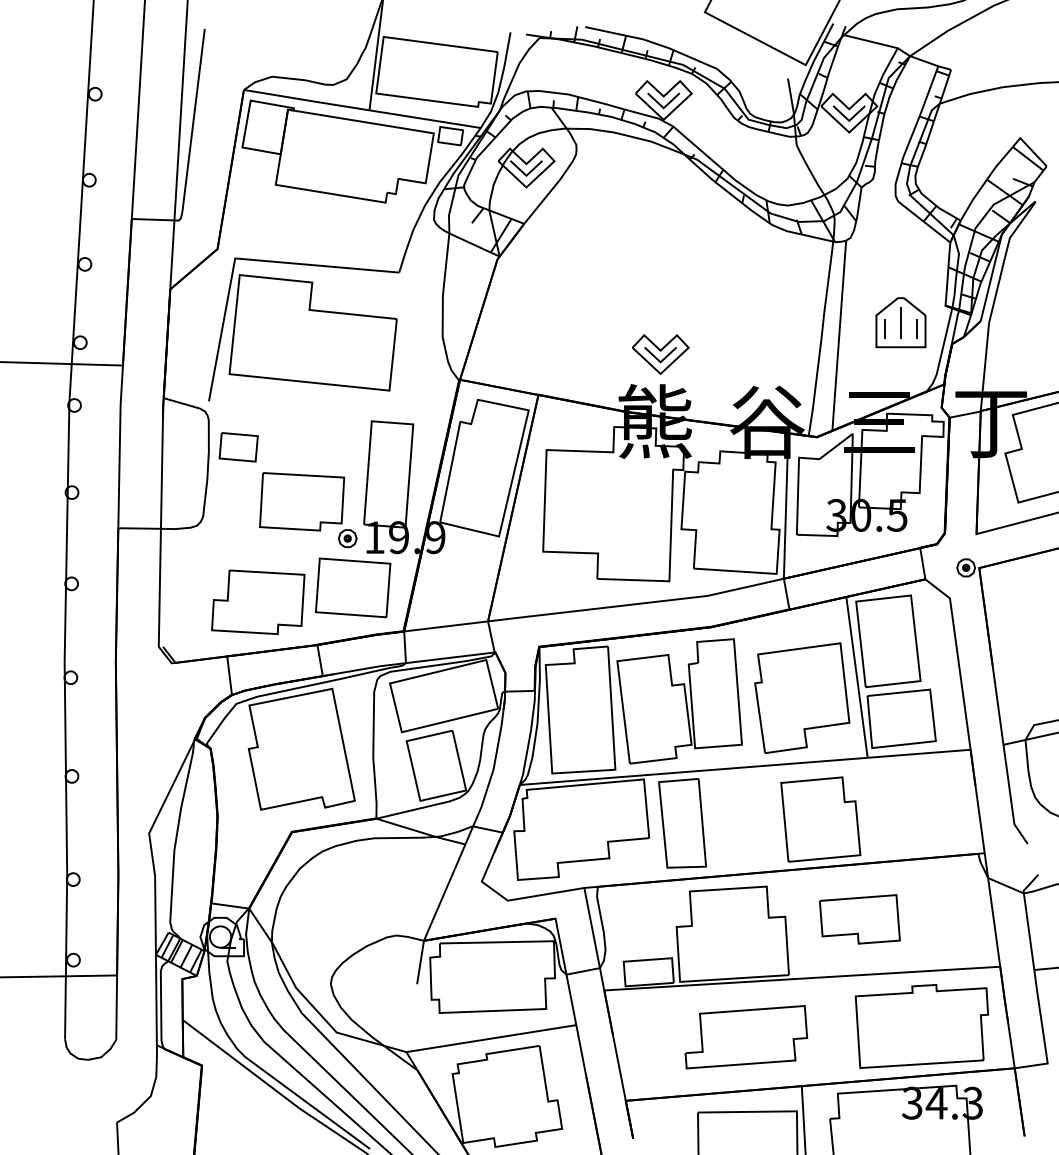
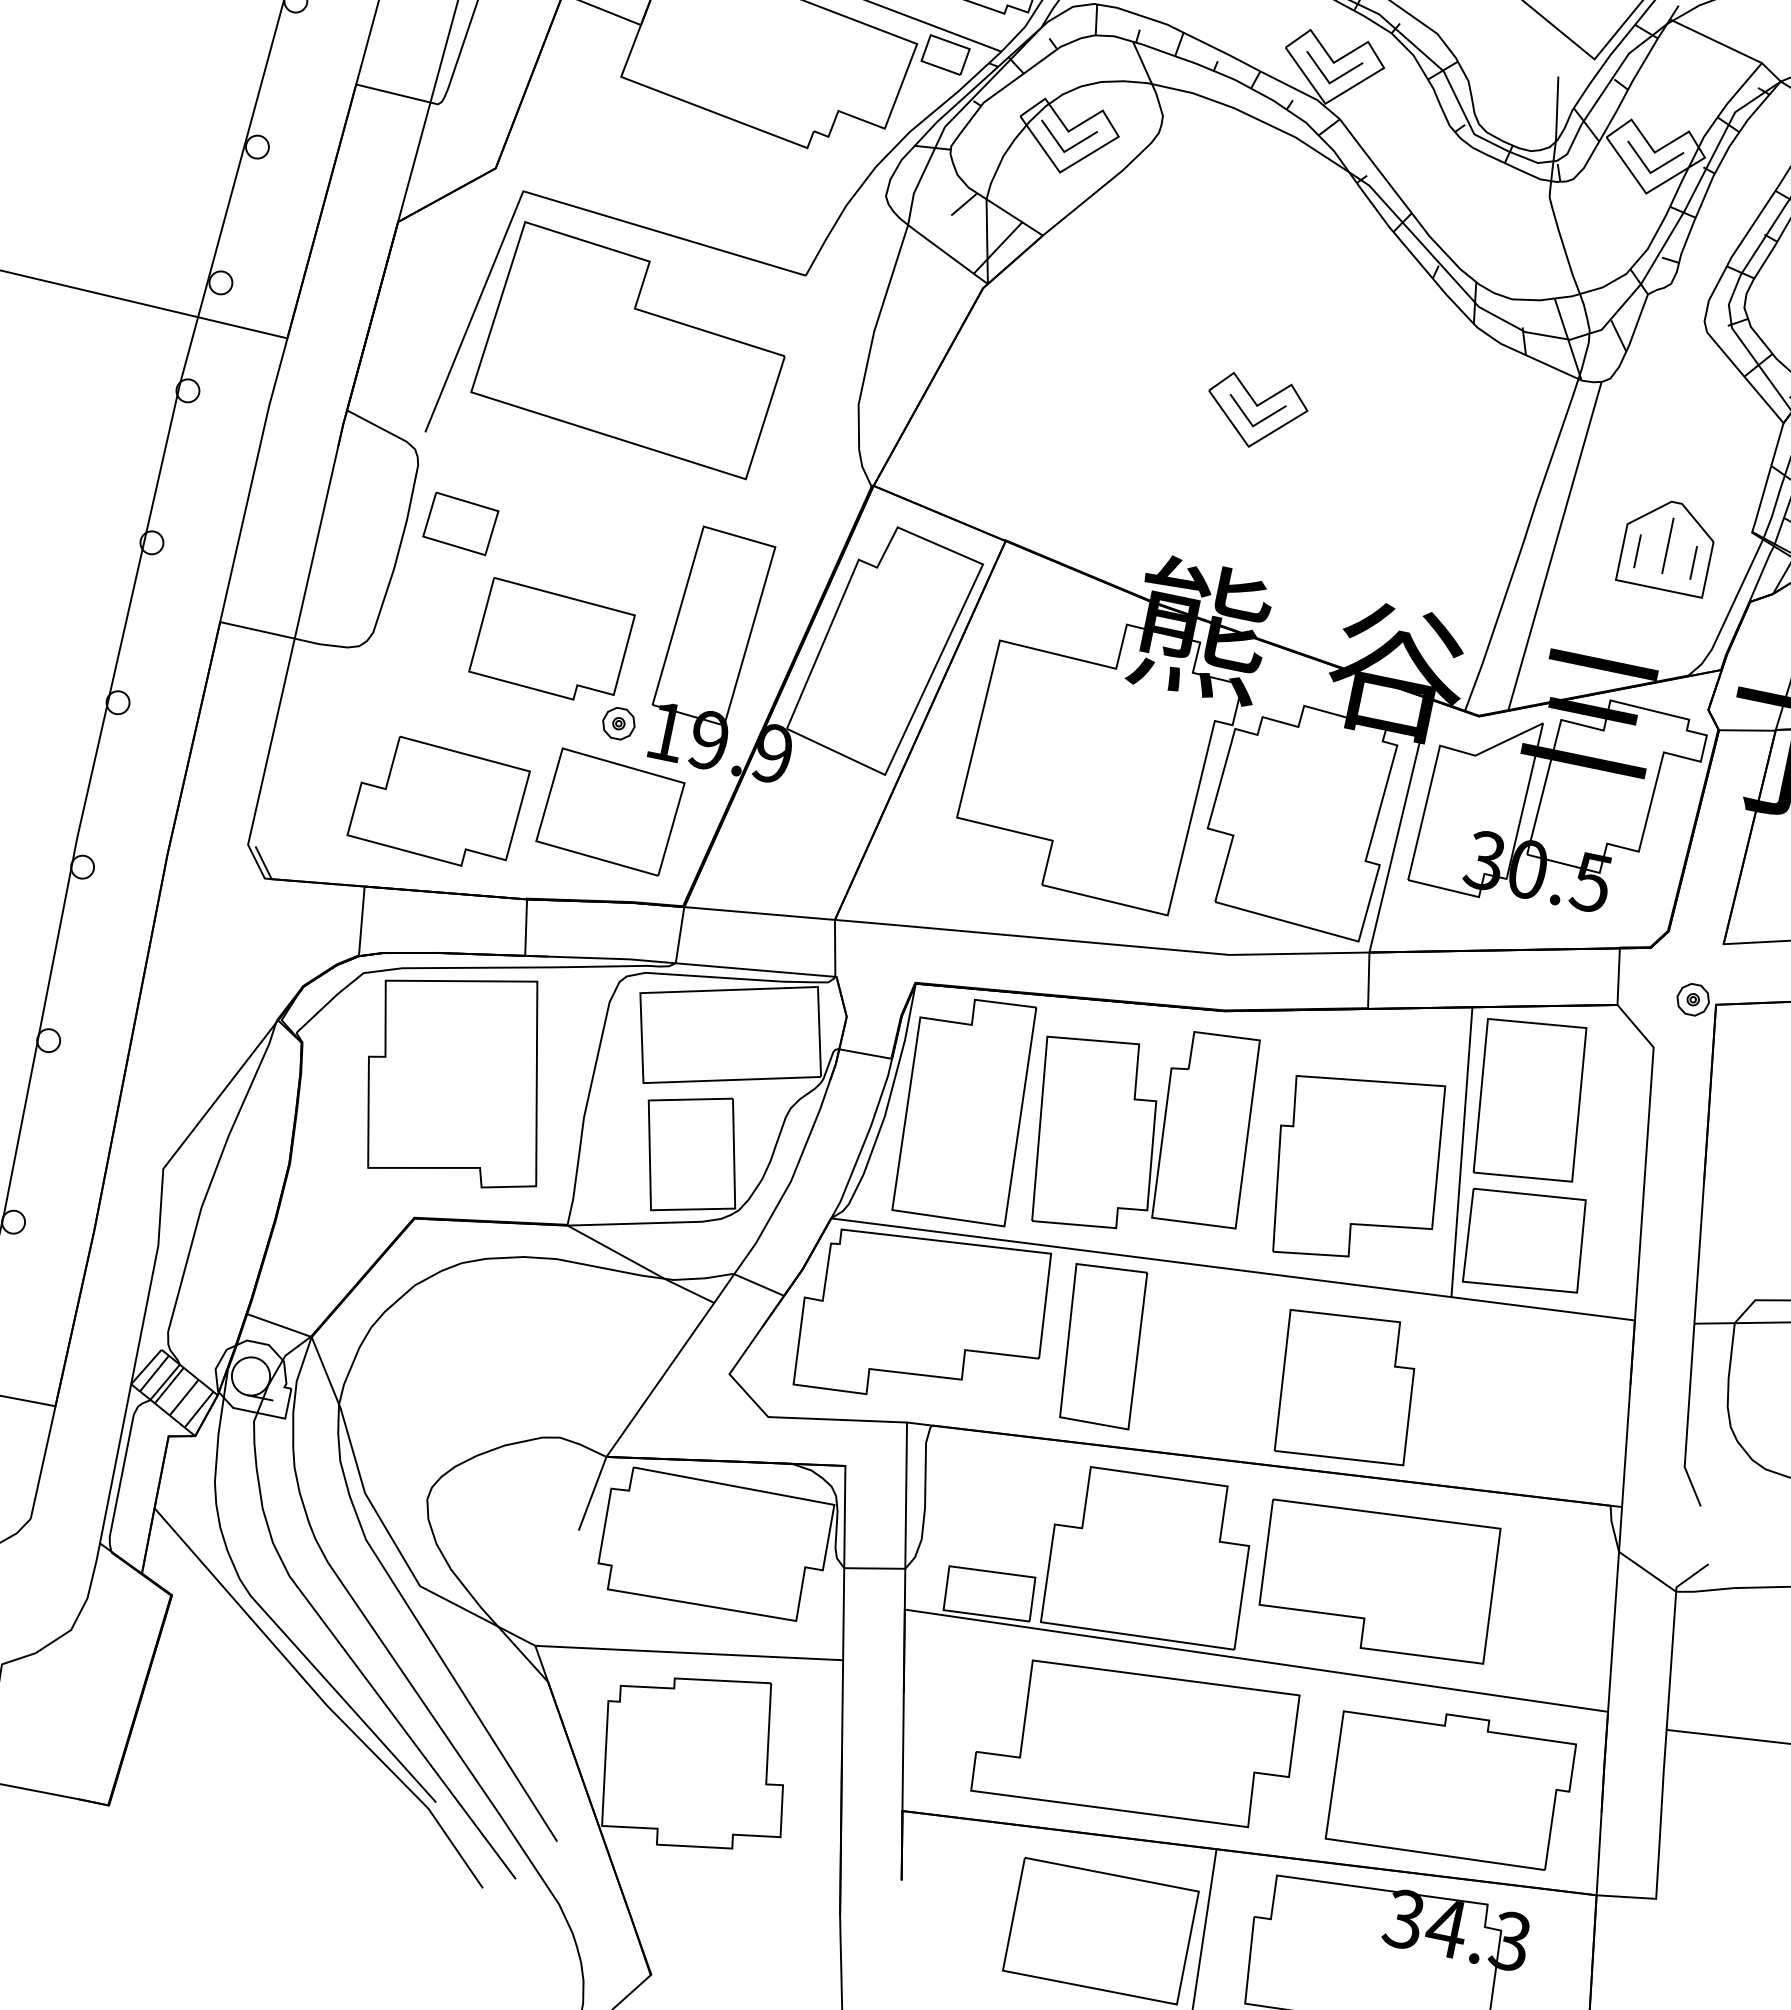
part: (660, 354) -> (1255, 412), moved
part: (859, 919) -> (1378, 1577), size x1.67
part: (746, 1036) -> (1137, 1742), size x1.43

